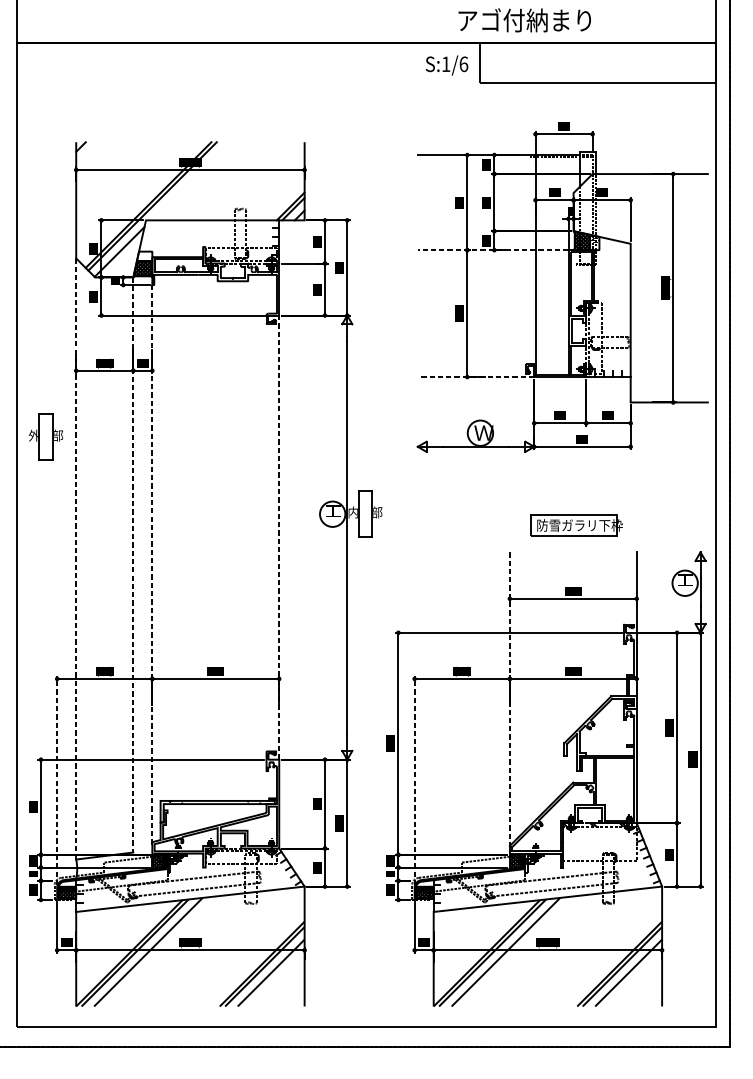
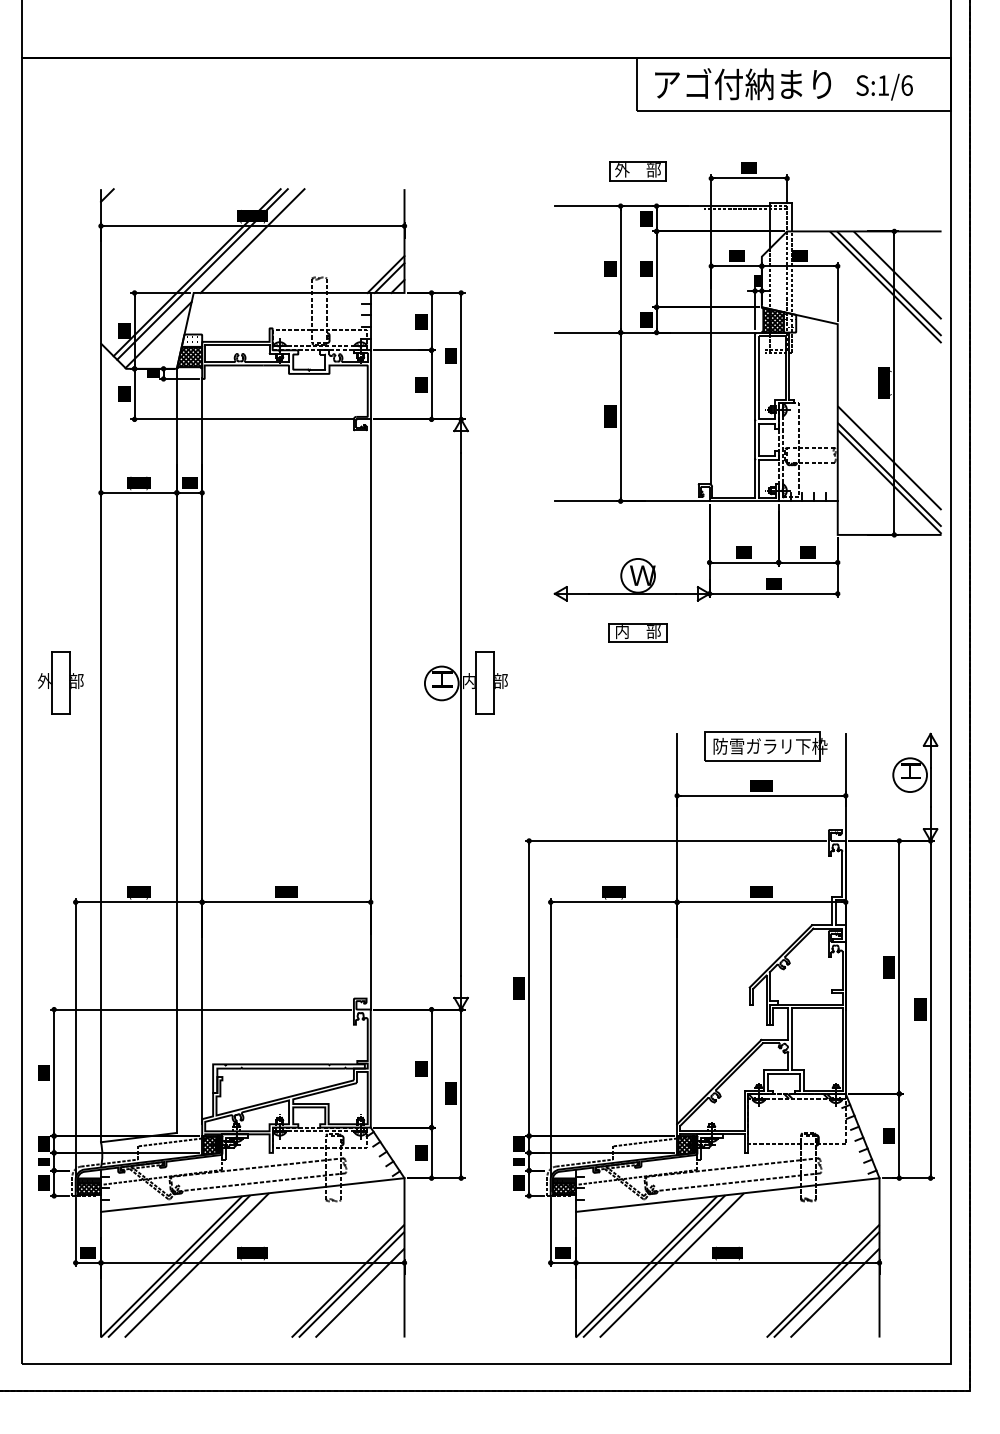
text: (524, 20) -> (742, 84), moved
text: (446, 64) -> (884, 86), moved
part: (479, 128) -> (637, 171), added
line: (190, 180) -> (252, 240), added
line: (492, 250) -> (654, 332), dashed -> solid
hatch: (666, 287) -> (885, 382), added
line: (475, 377) -> (631, 501), dashed -> solid
part: (45, 436) -> (60, 682), moved
part: (479, 475) -> (637, 632), added
part: (576, 525) -> (765, 746), moved
line: (279, 537) -> (370, 714), dashed -> solid
line: (76, 559) -> (101, 743), dashed -> solid
line: (133, 565) -> (176, 751), dashed -> solid
line: (152, 565) -> (202, 751), dashed -> solid
line: (510, 699) -> (677, 929), dashed -> solid
line: (57, 780) -> (75, 1037), dashed -> solid
line: (414, 780) -> (550, 1037), dashed -> solid

